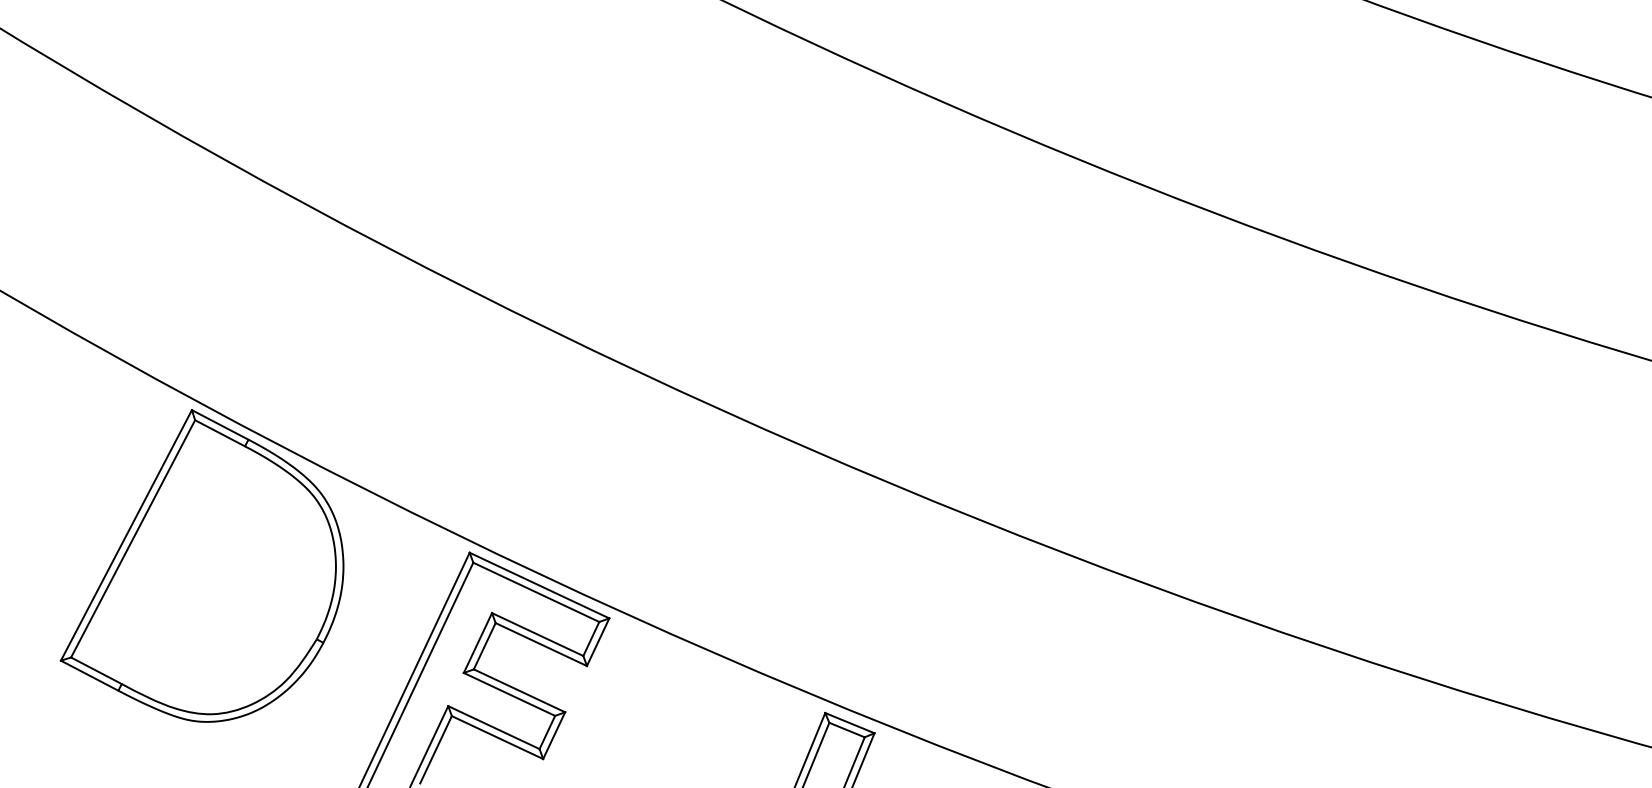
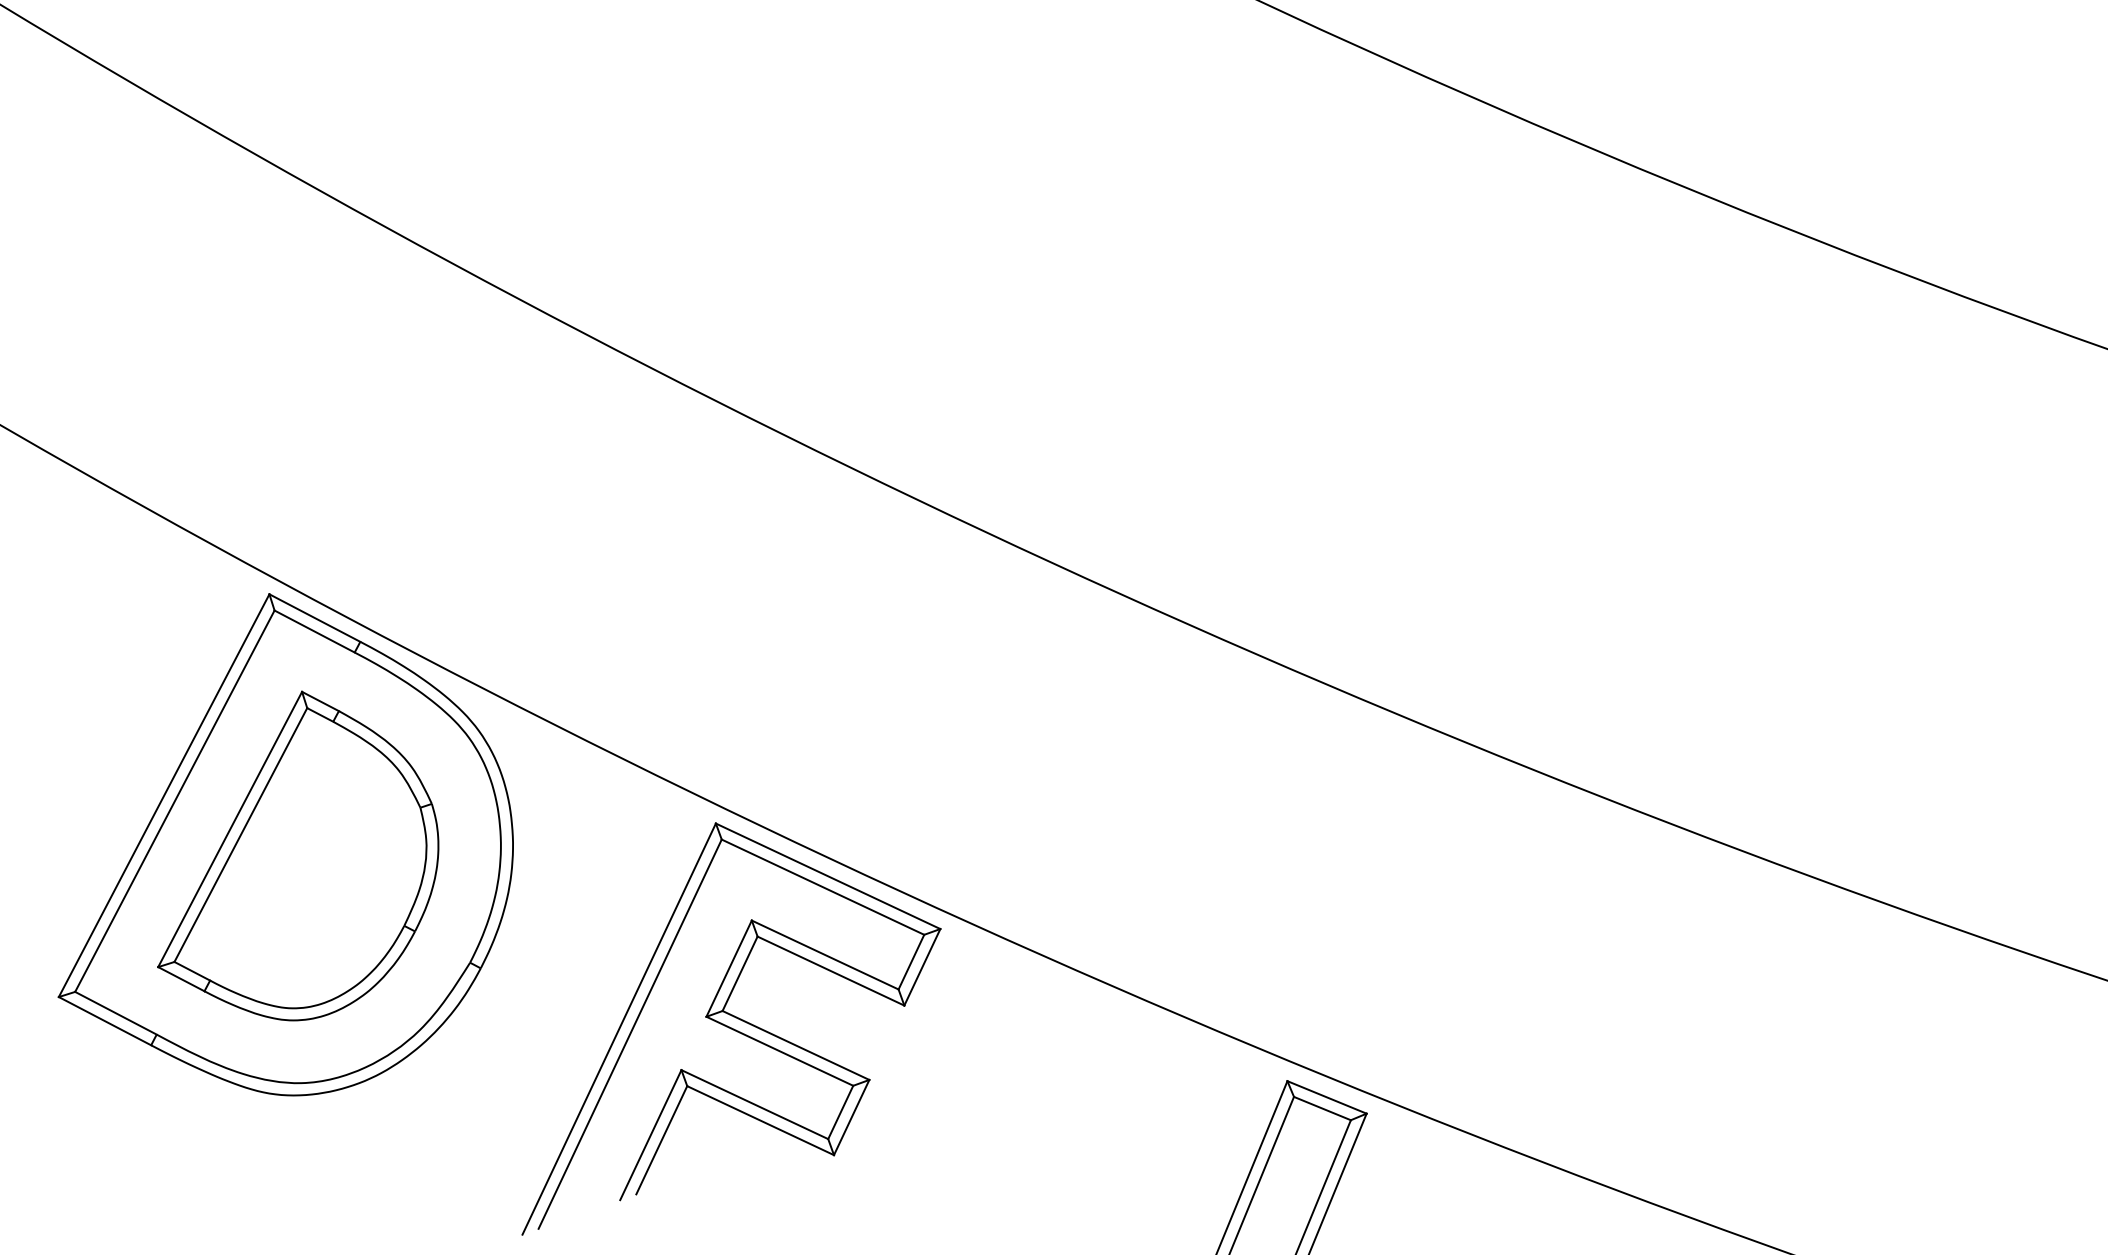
part: (209, 572) -> (297, 855), added

